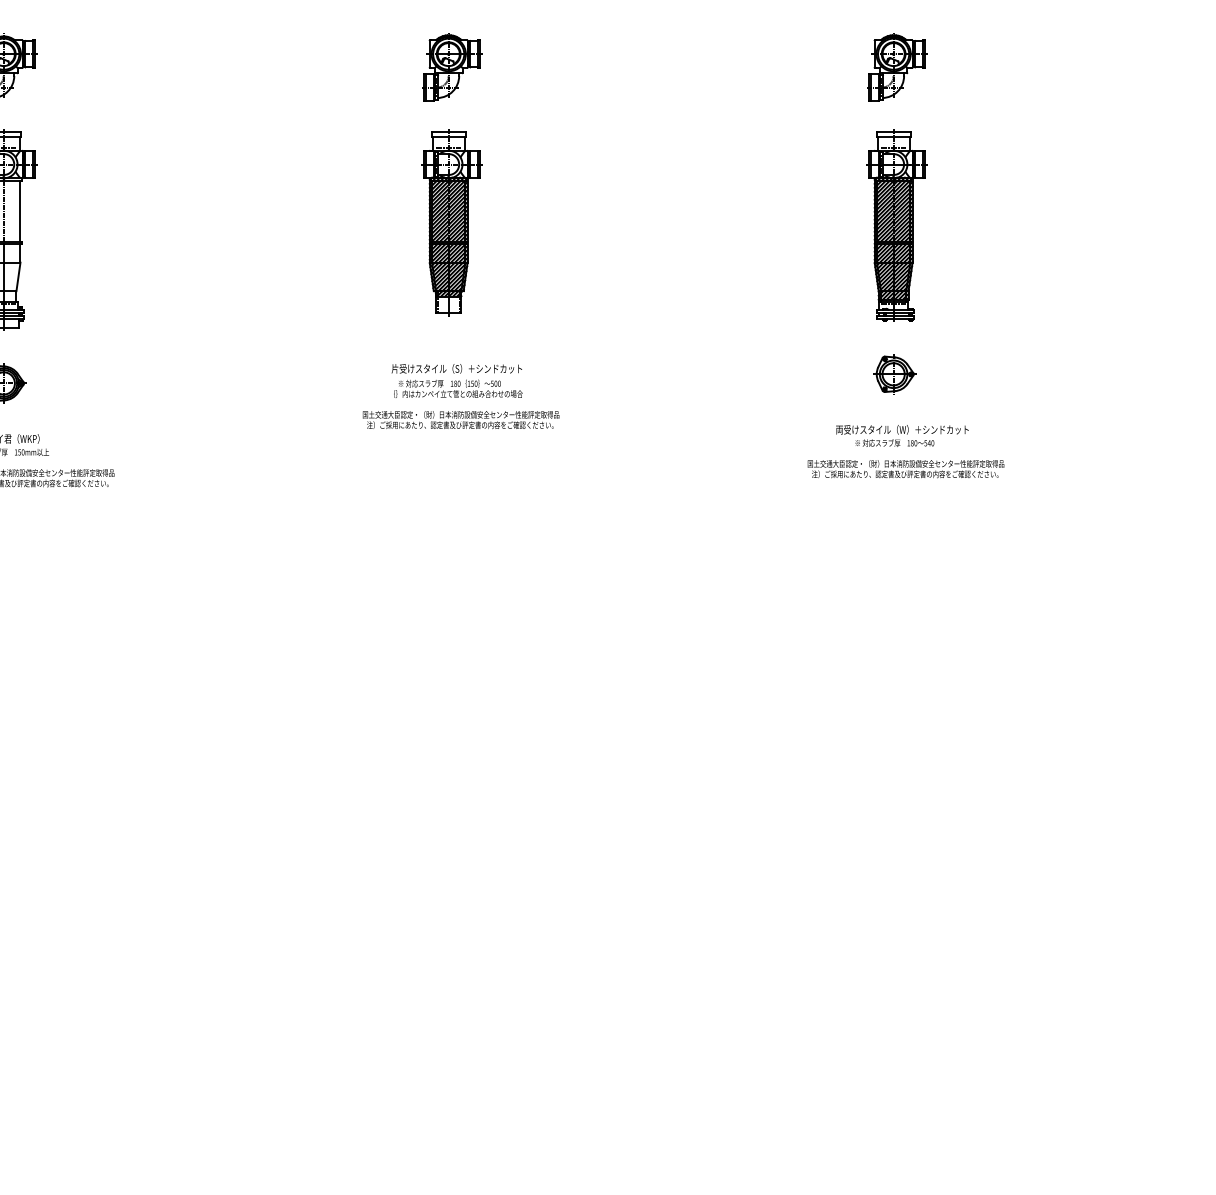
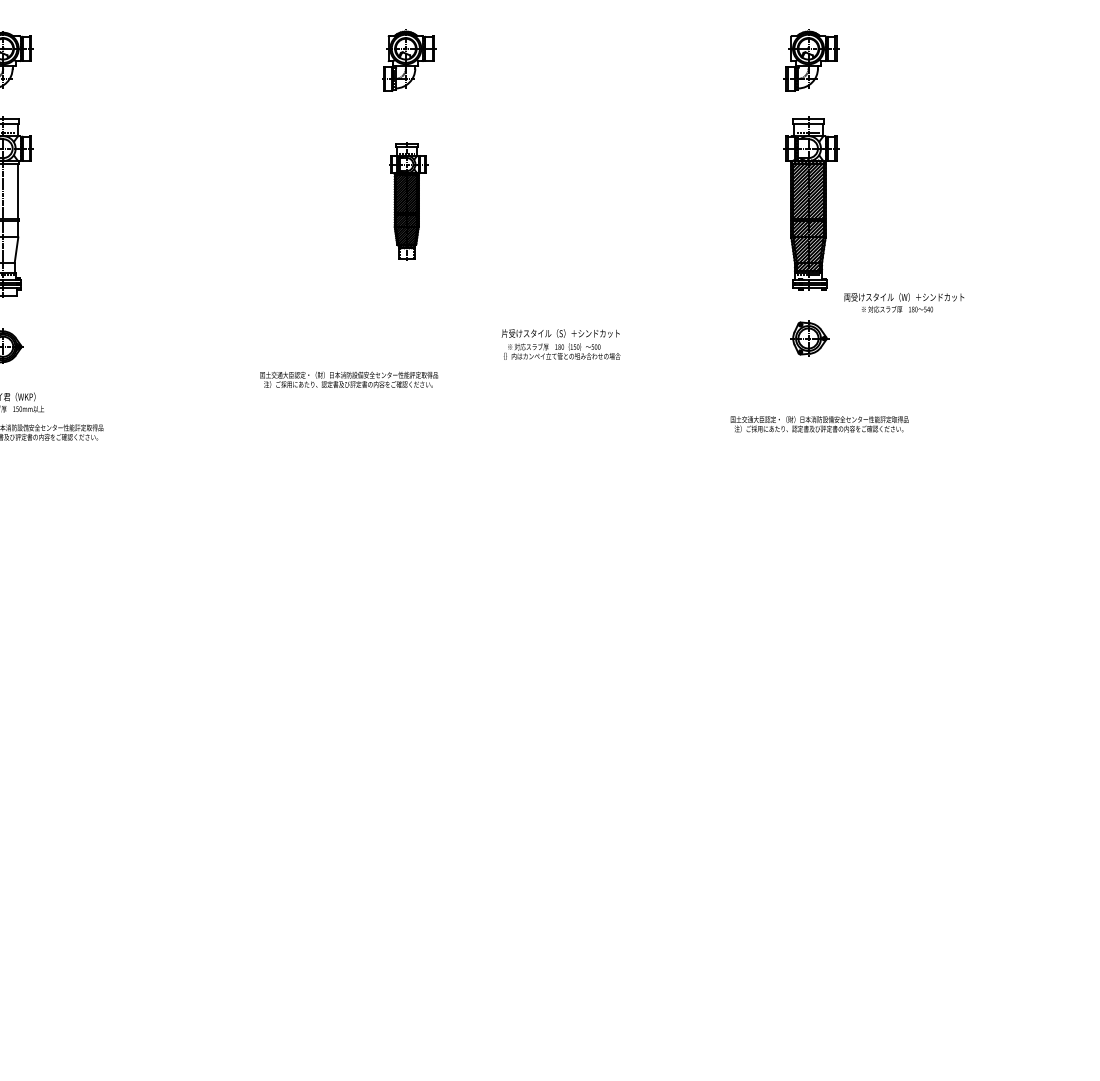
part: (451, 222) -> (408, 201), size x0.7
text: (456, 380) -> (560, 344), moved
text: (460, 419) -> (348, 379), moved
text: (902, 435) -> (904, 302), moved

